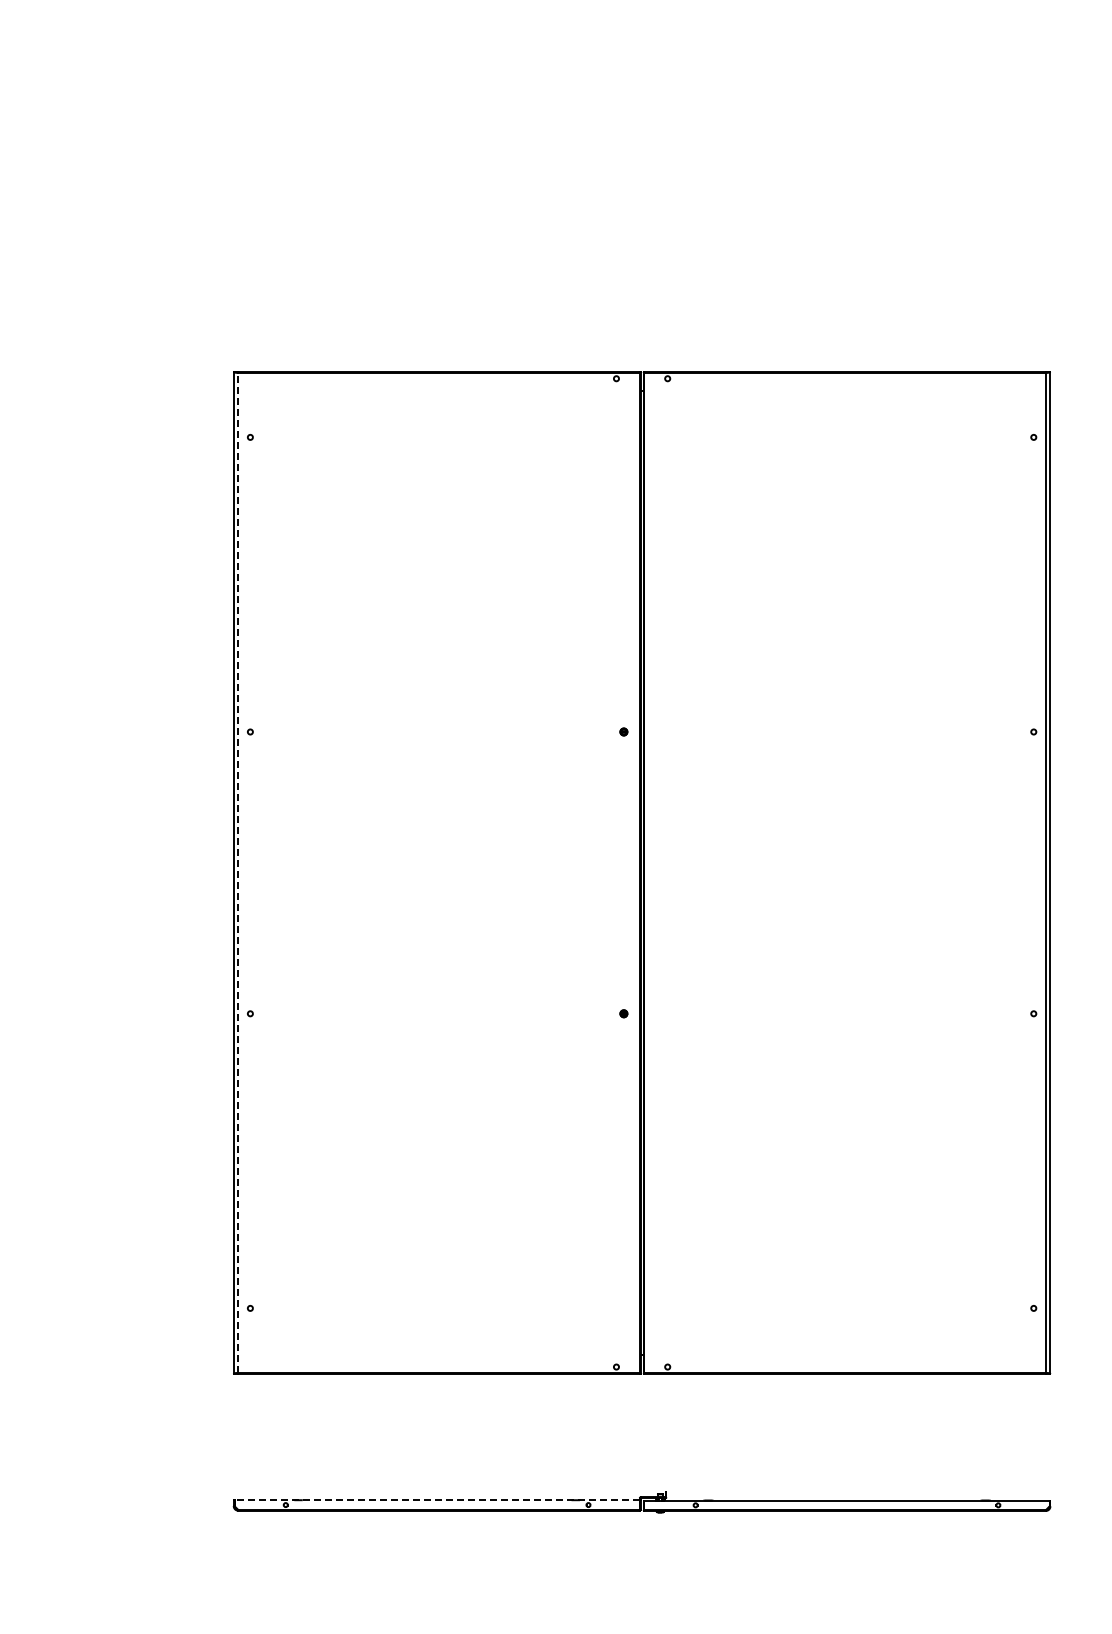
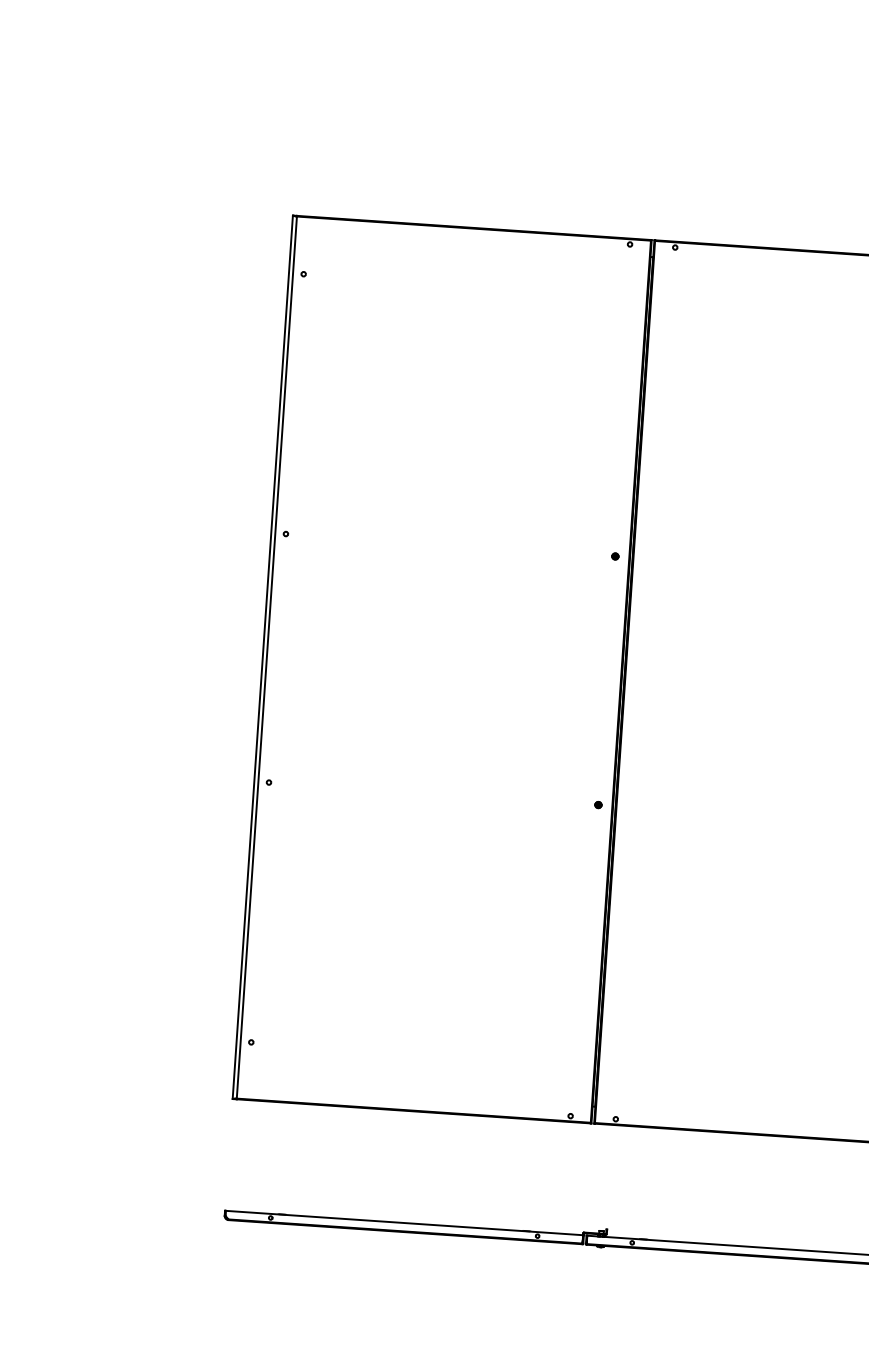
line: (238, 872) -> (267, 657), dashed -> solid
line: (437, 1500) -> (404, 1223), dashed -> solid

